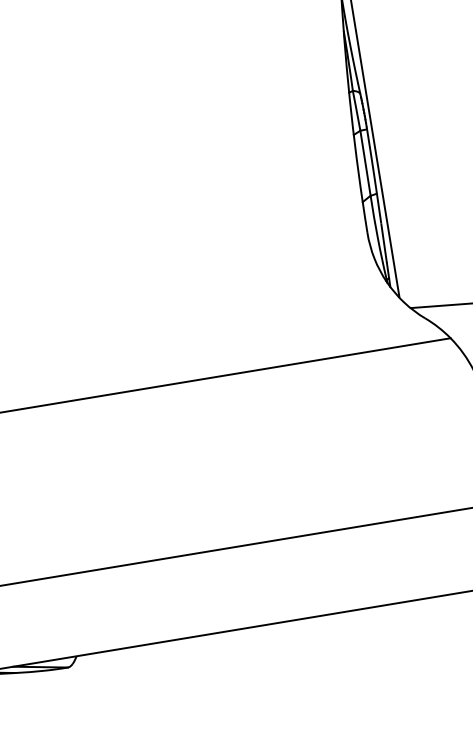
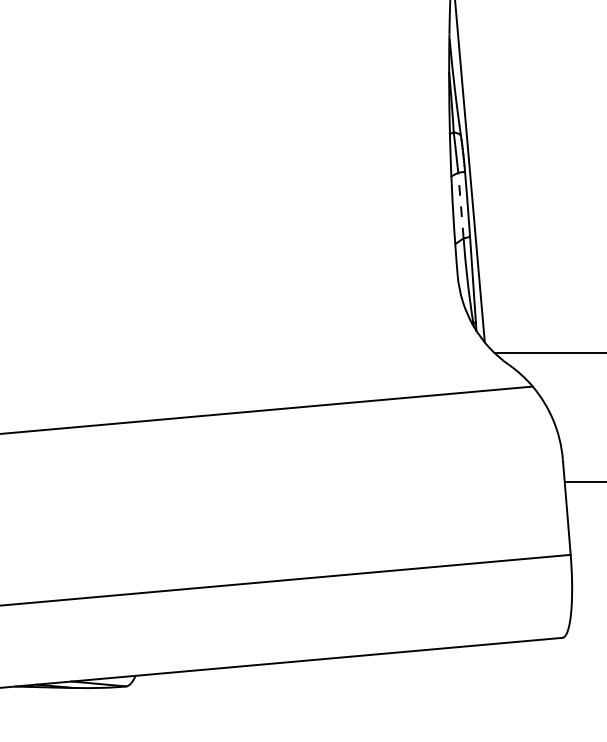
line: (365, 163) -> (460, 205), solid -> dashed

